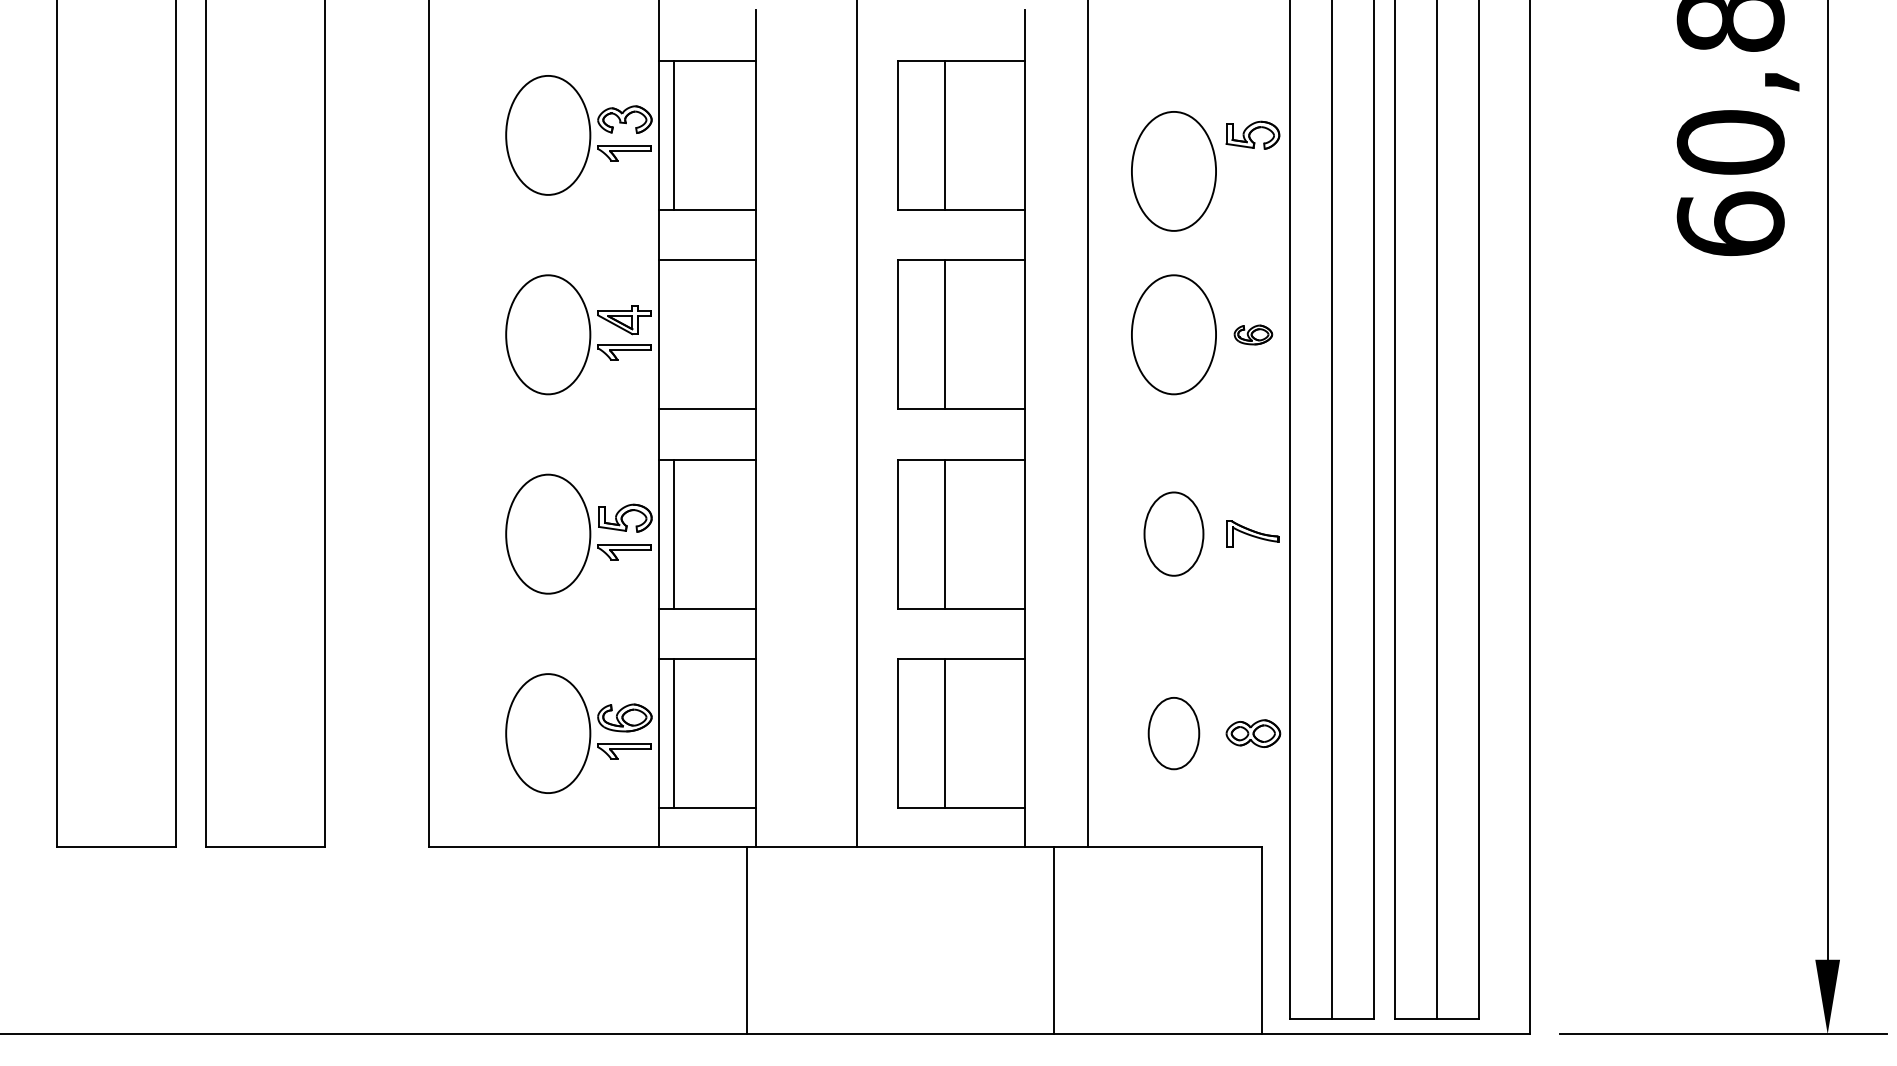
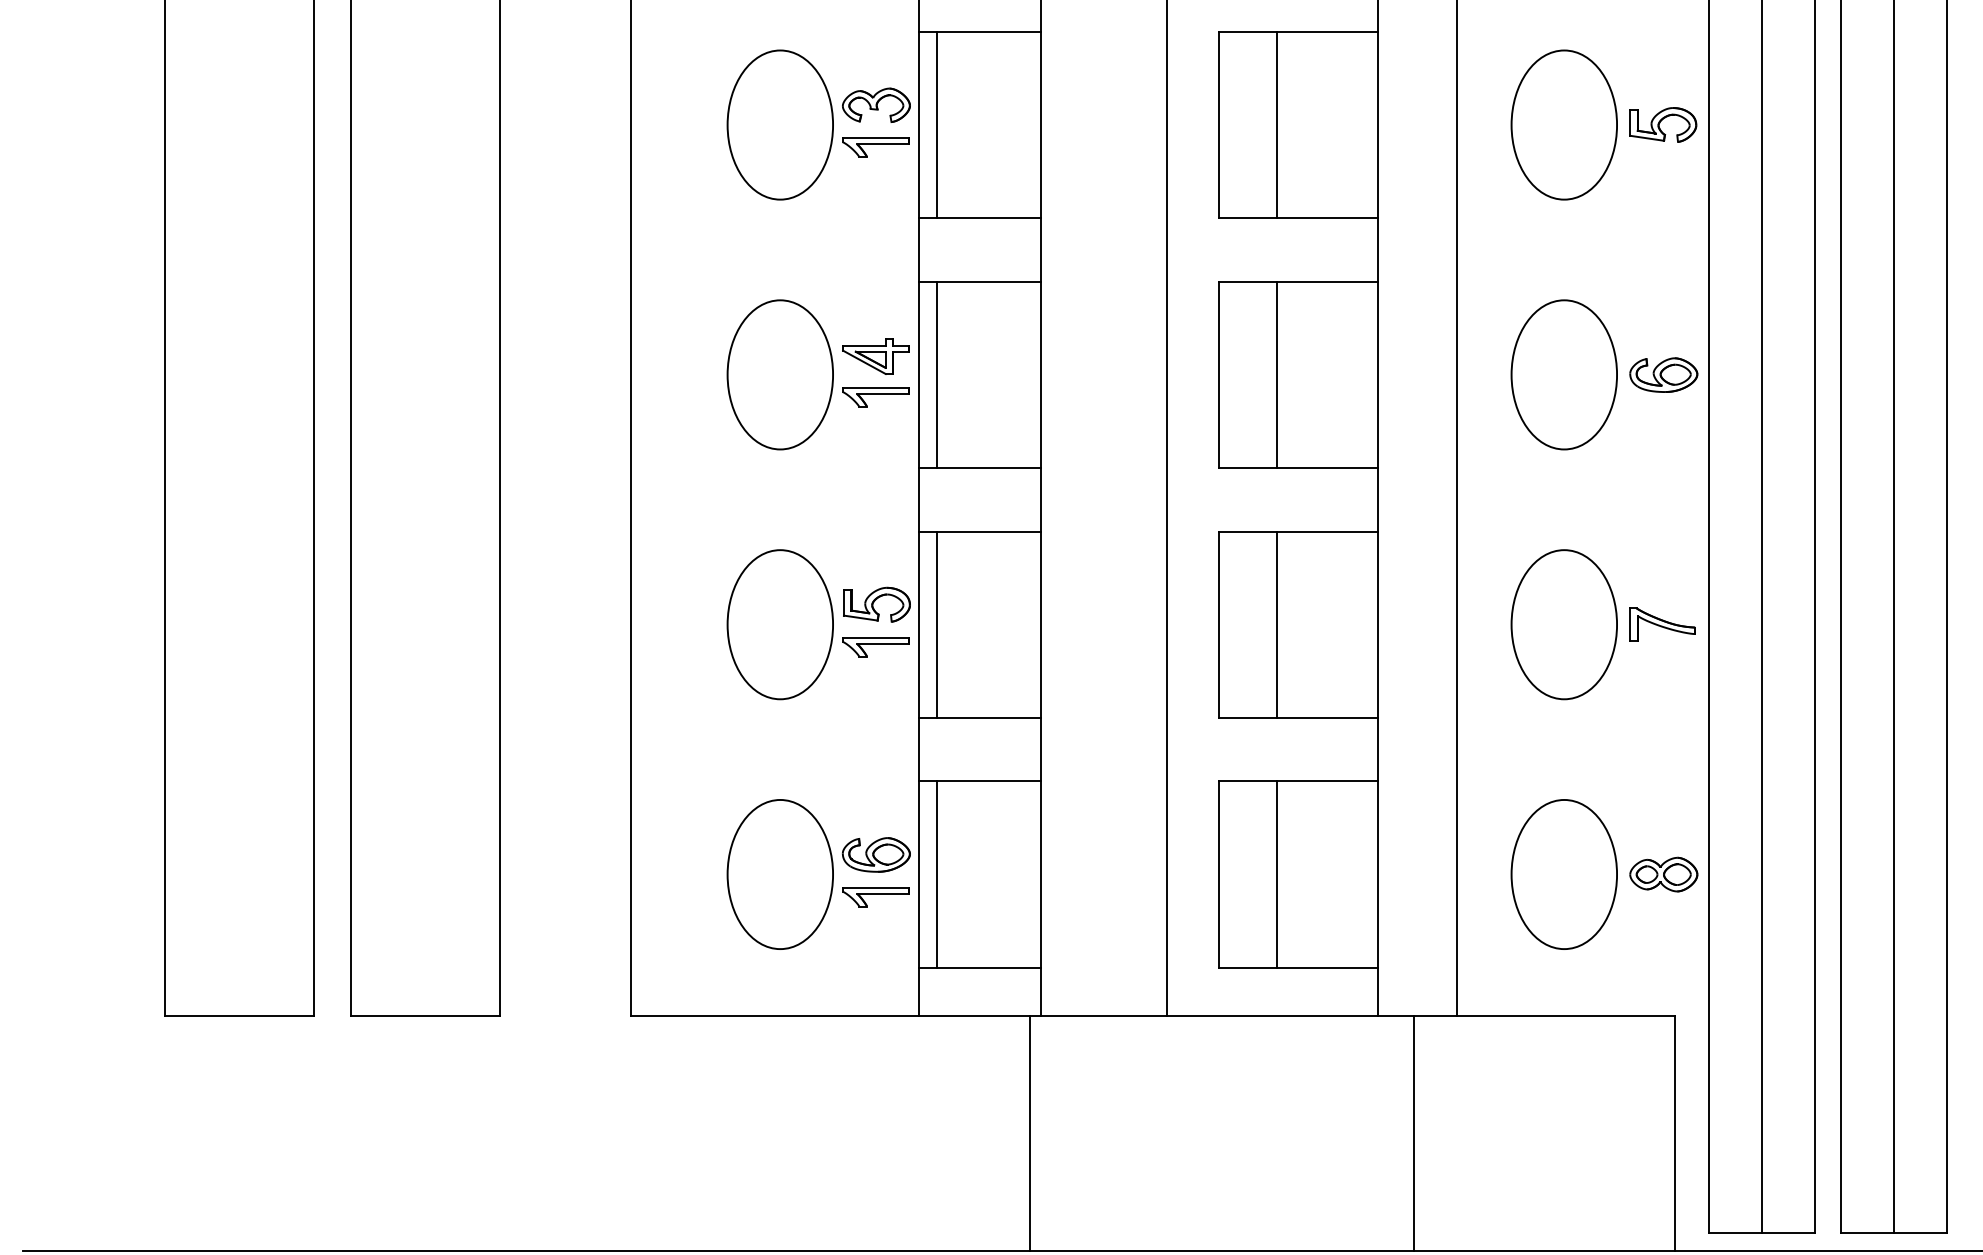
part: (1173, 171) -> (1563, 125), moved
line: (673, 334) -> (937, 374), added
part: (1253, 334) -> (1663, 374), size x1.43
part: (1173, 533) -> (1563, 623), size x1.43
part: (1173, 733) -> (1563, 874), size x1.67

